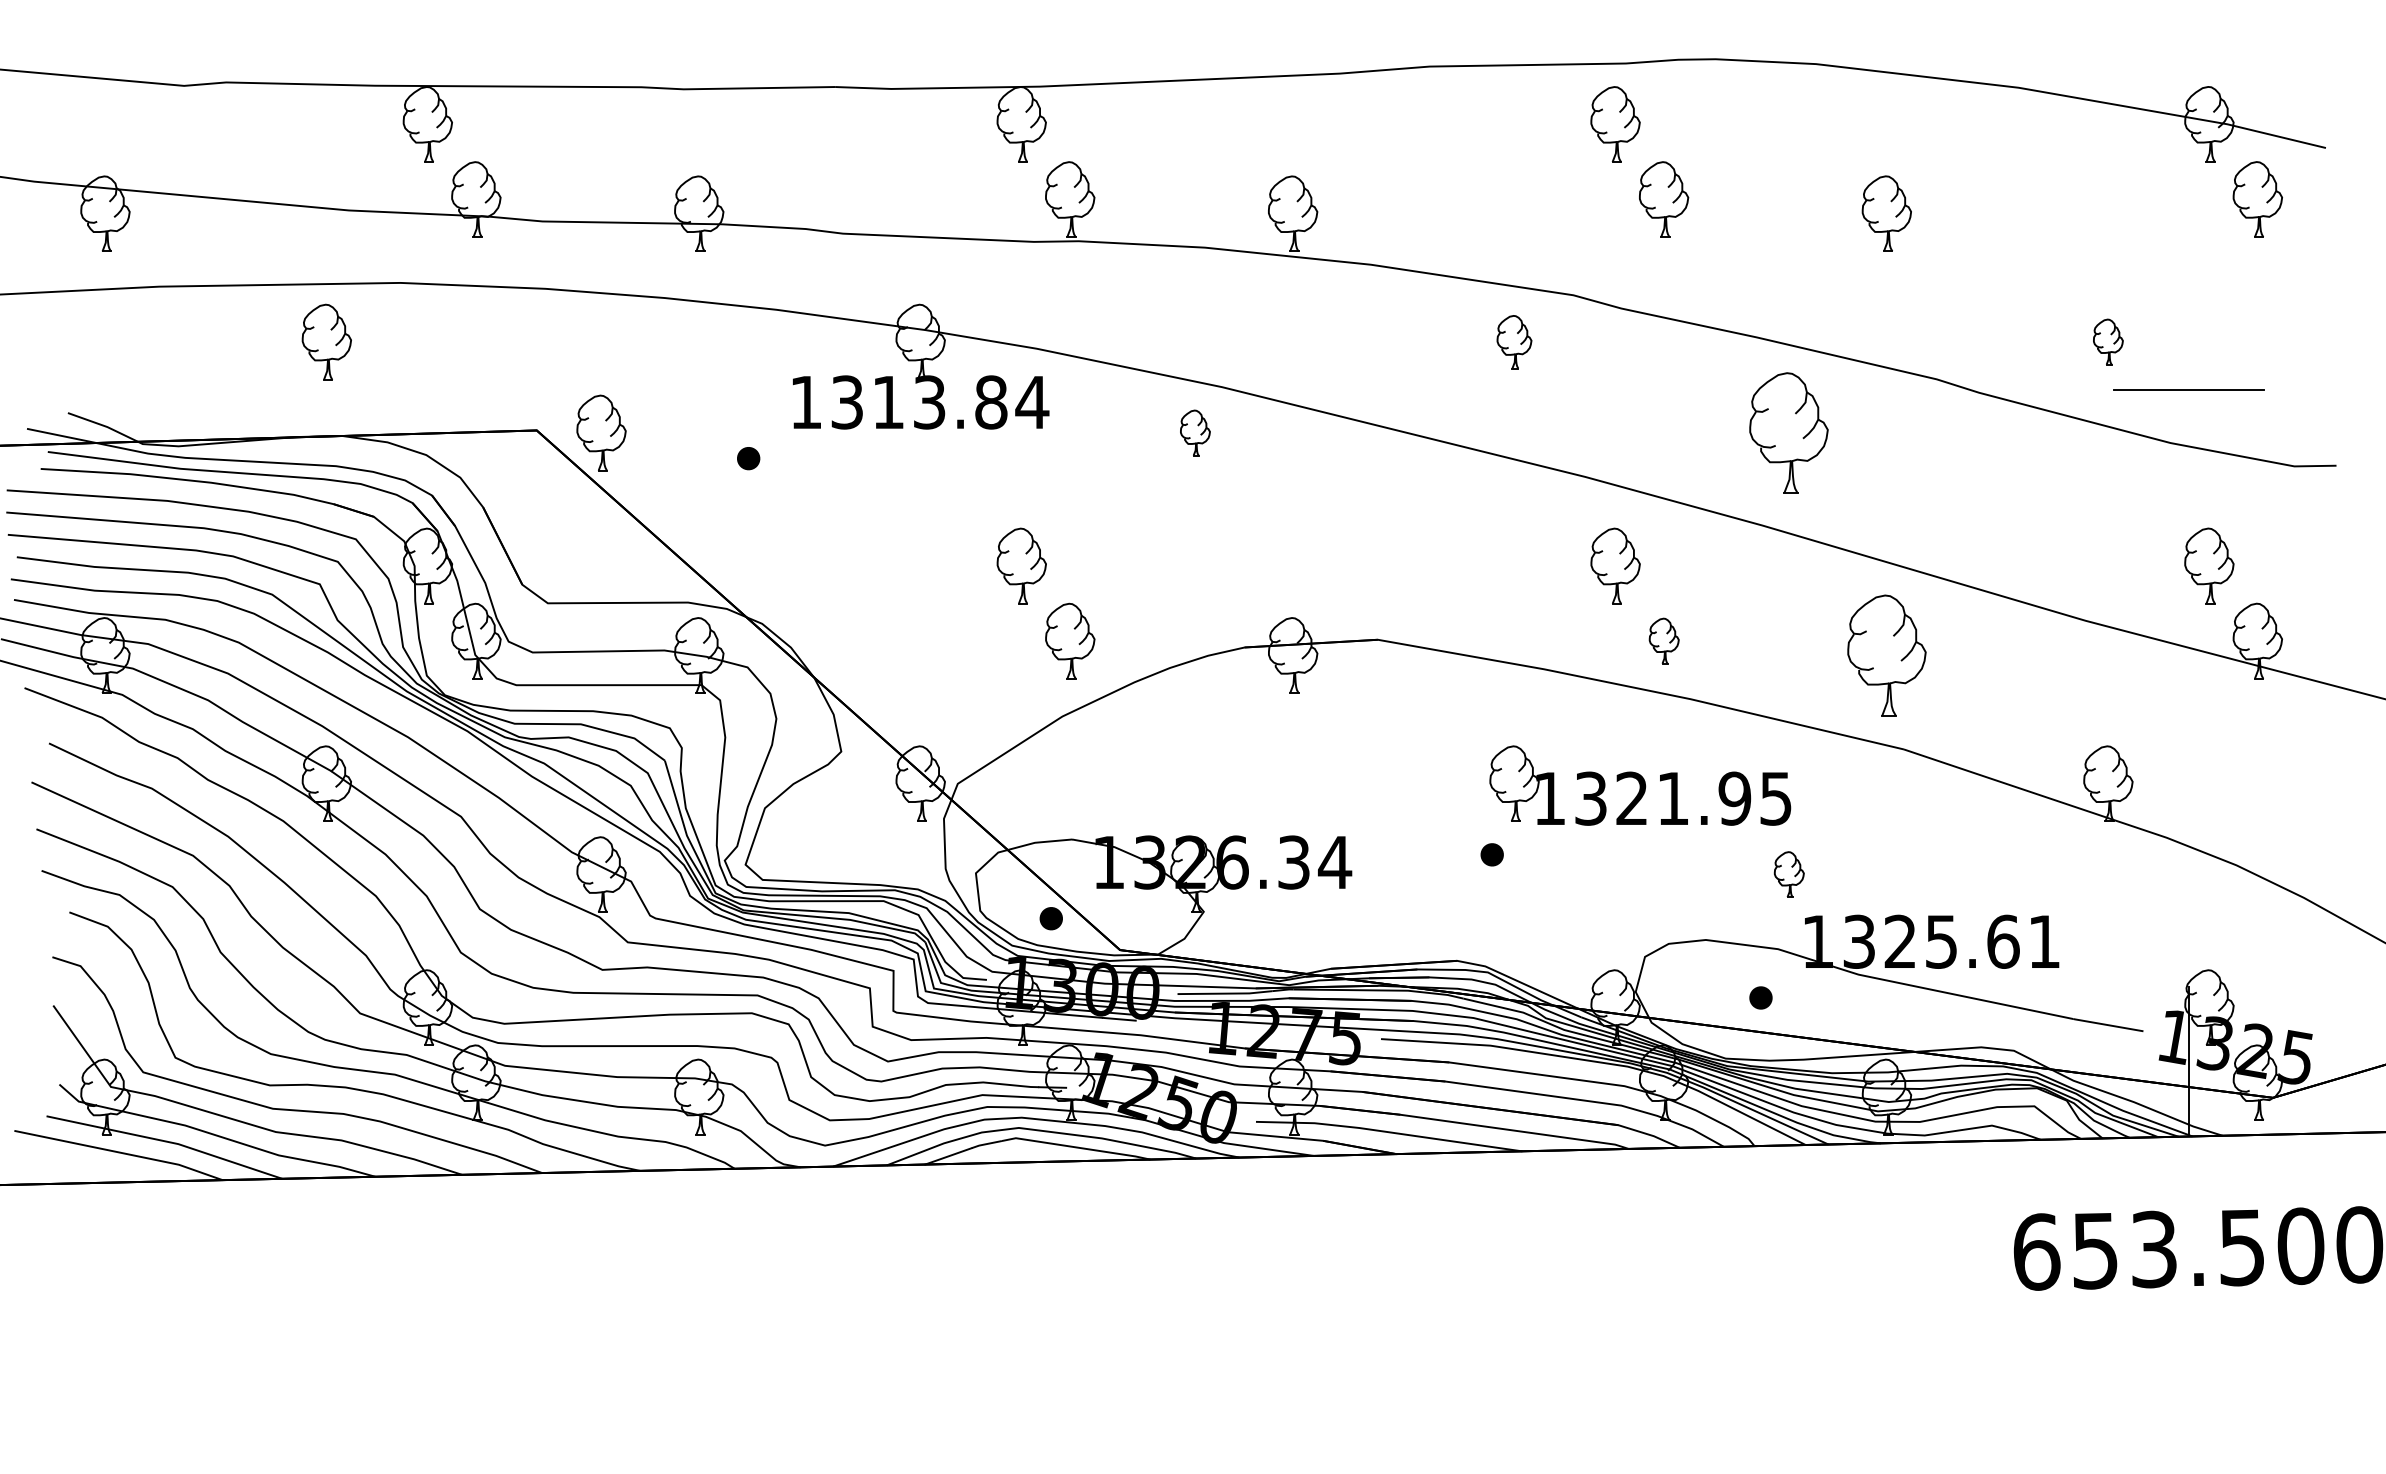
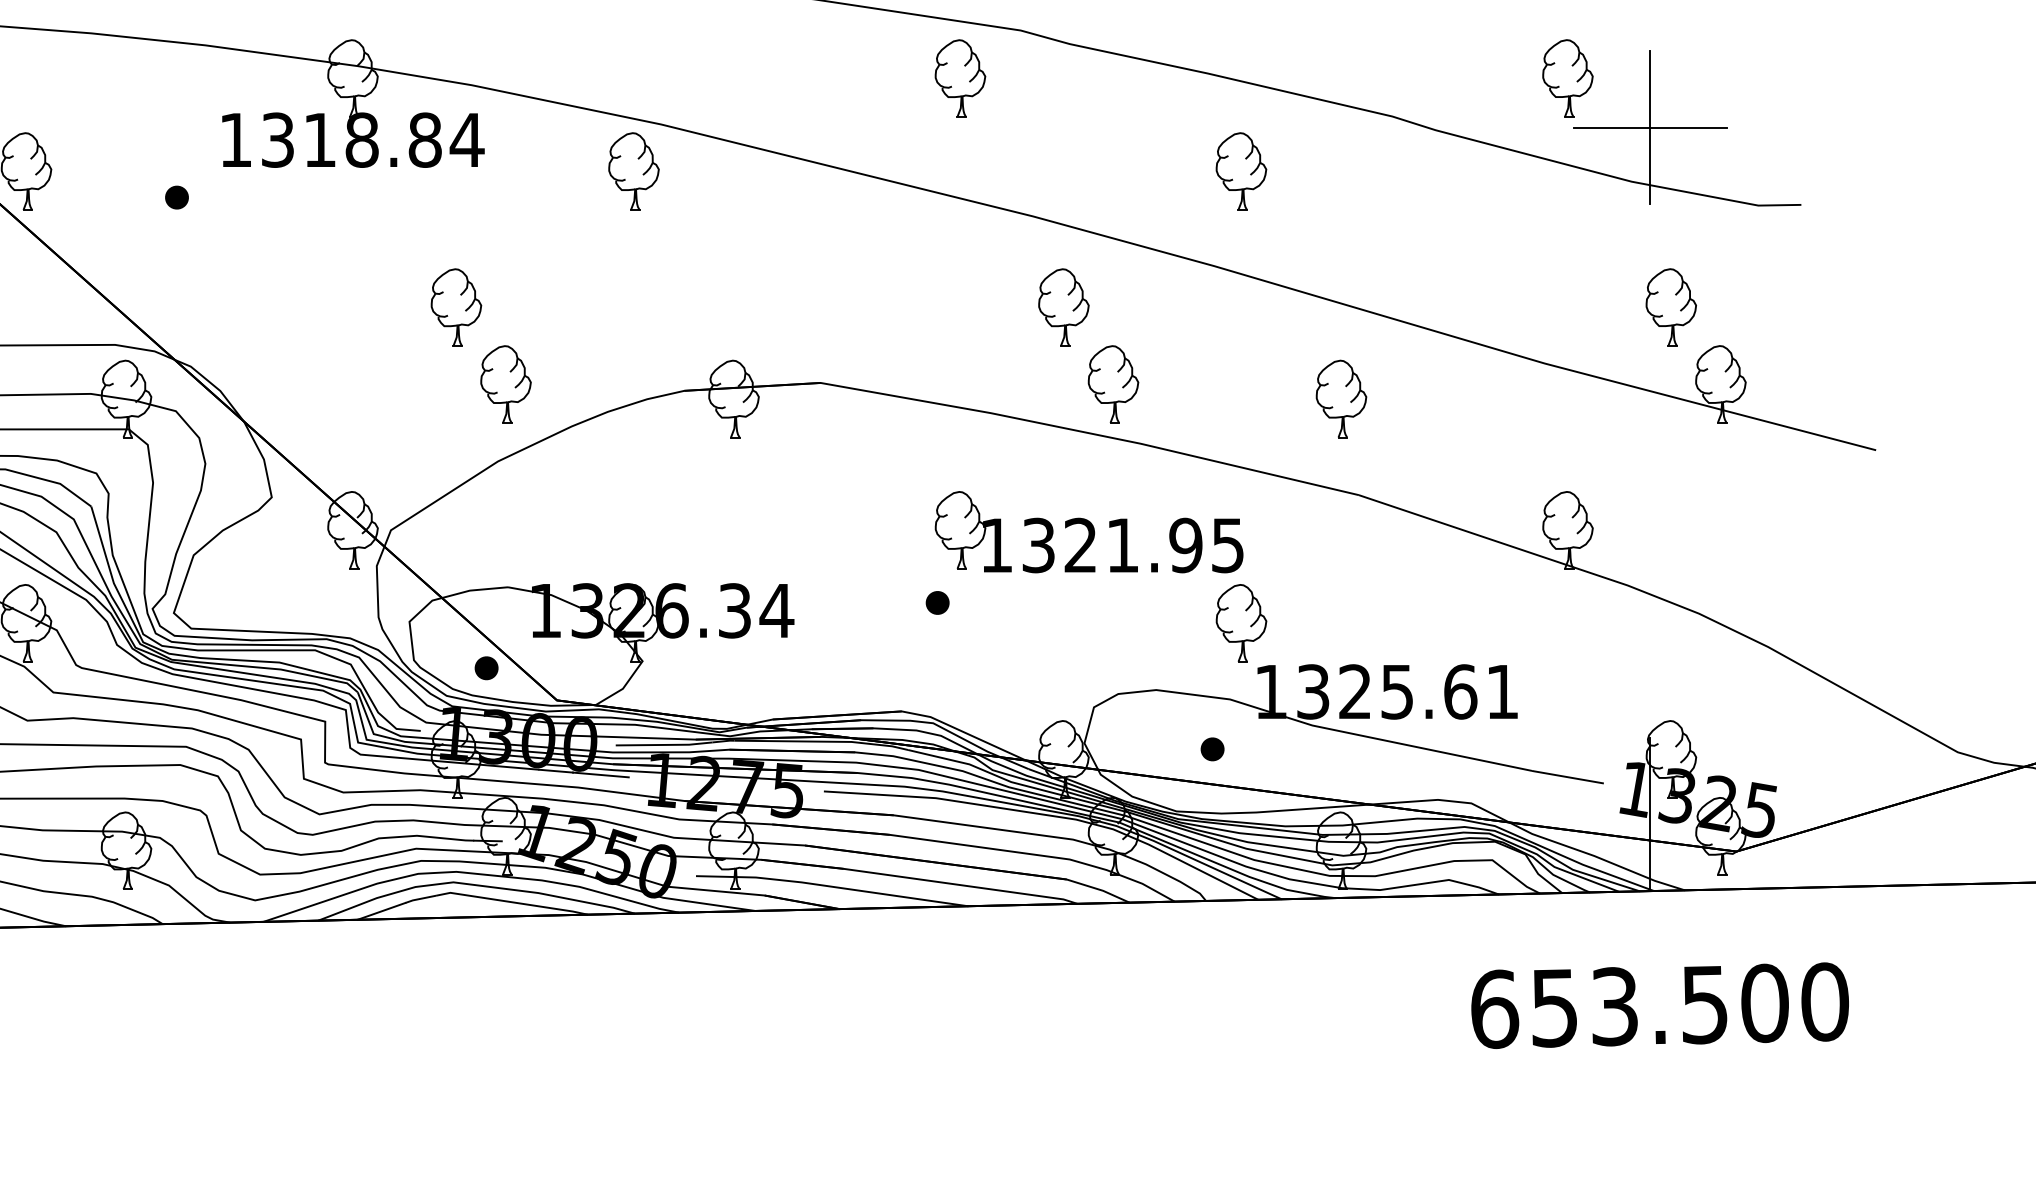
part: (1514, 341) -> (960, 77), size x1.43
part: (2108, 341) -> (1568, 77), size x1.67
line: (2188, 390) -> (1649, 127), added
text: (929, 402) -> (362, 140), 1313.84 -> 1318.84
part: (1195, 432) -> (634, 170), size x1.67
part: (1789, 432) -> (1241, 170), size x0.62
part: (1664, 640) -> (1113, 383), size x1.67
part: (1886, 655) -> (1341, 399), size x0.62
part: (1789, 874) -> (1241, 623), size x1.67
line: (1162, 1022) -> (600, 774), added

